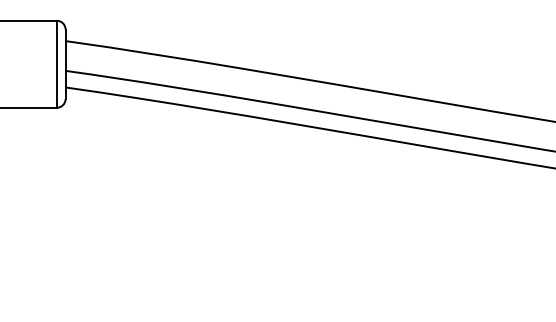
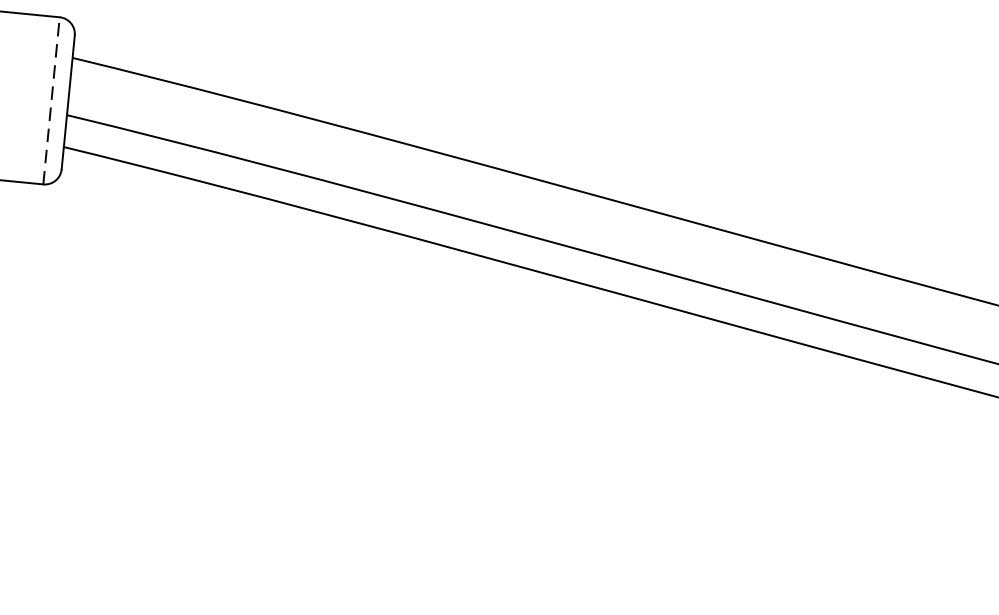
line: (56, 63) -> (50, 99), solid -> dashed

